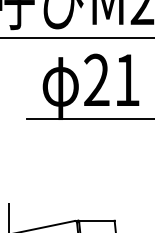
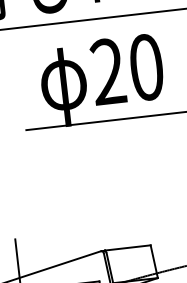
text: (127, 79) -> (146, 66), 21 -> 20

